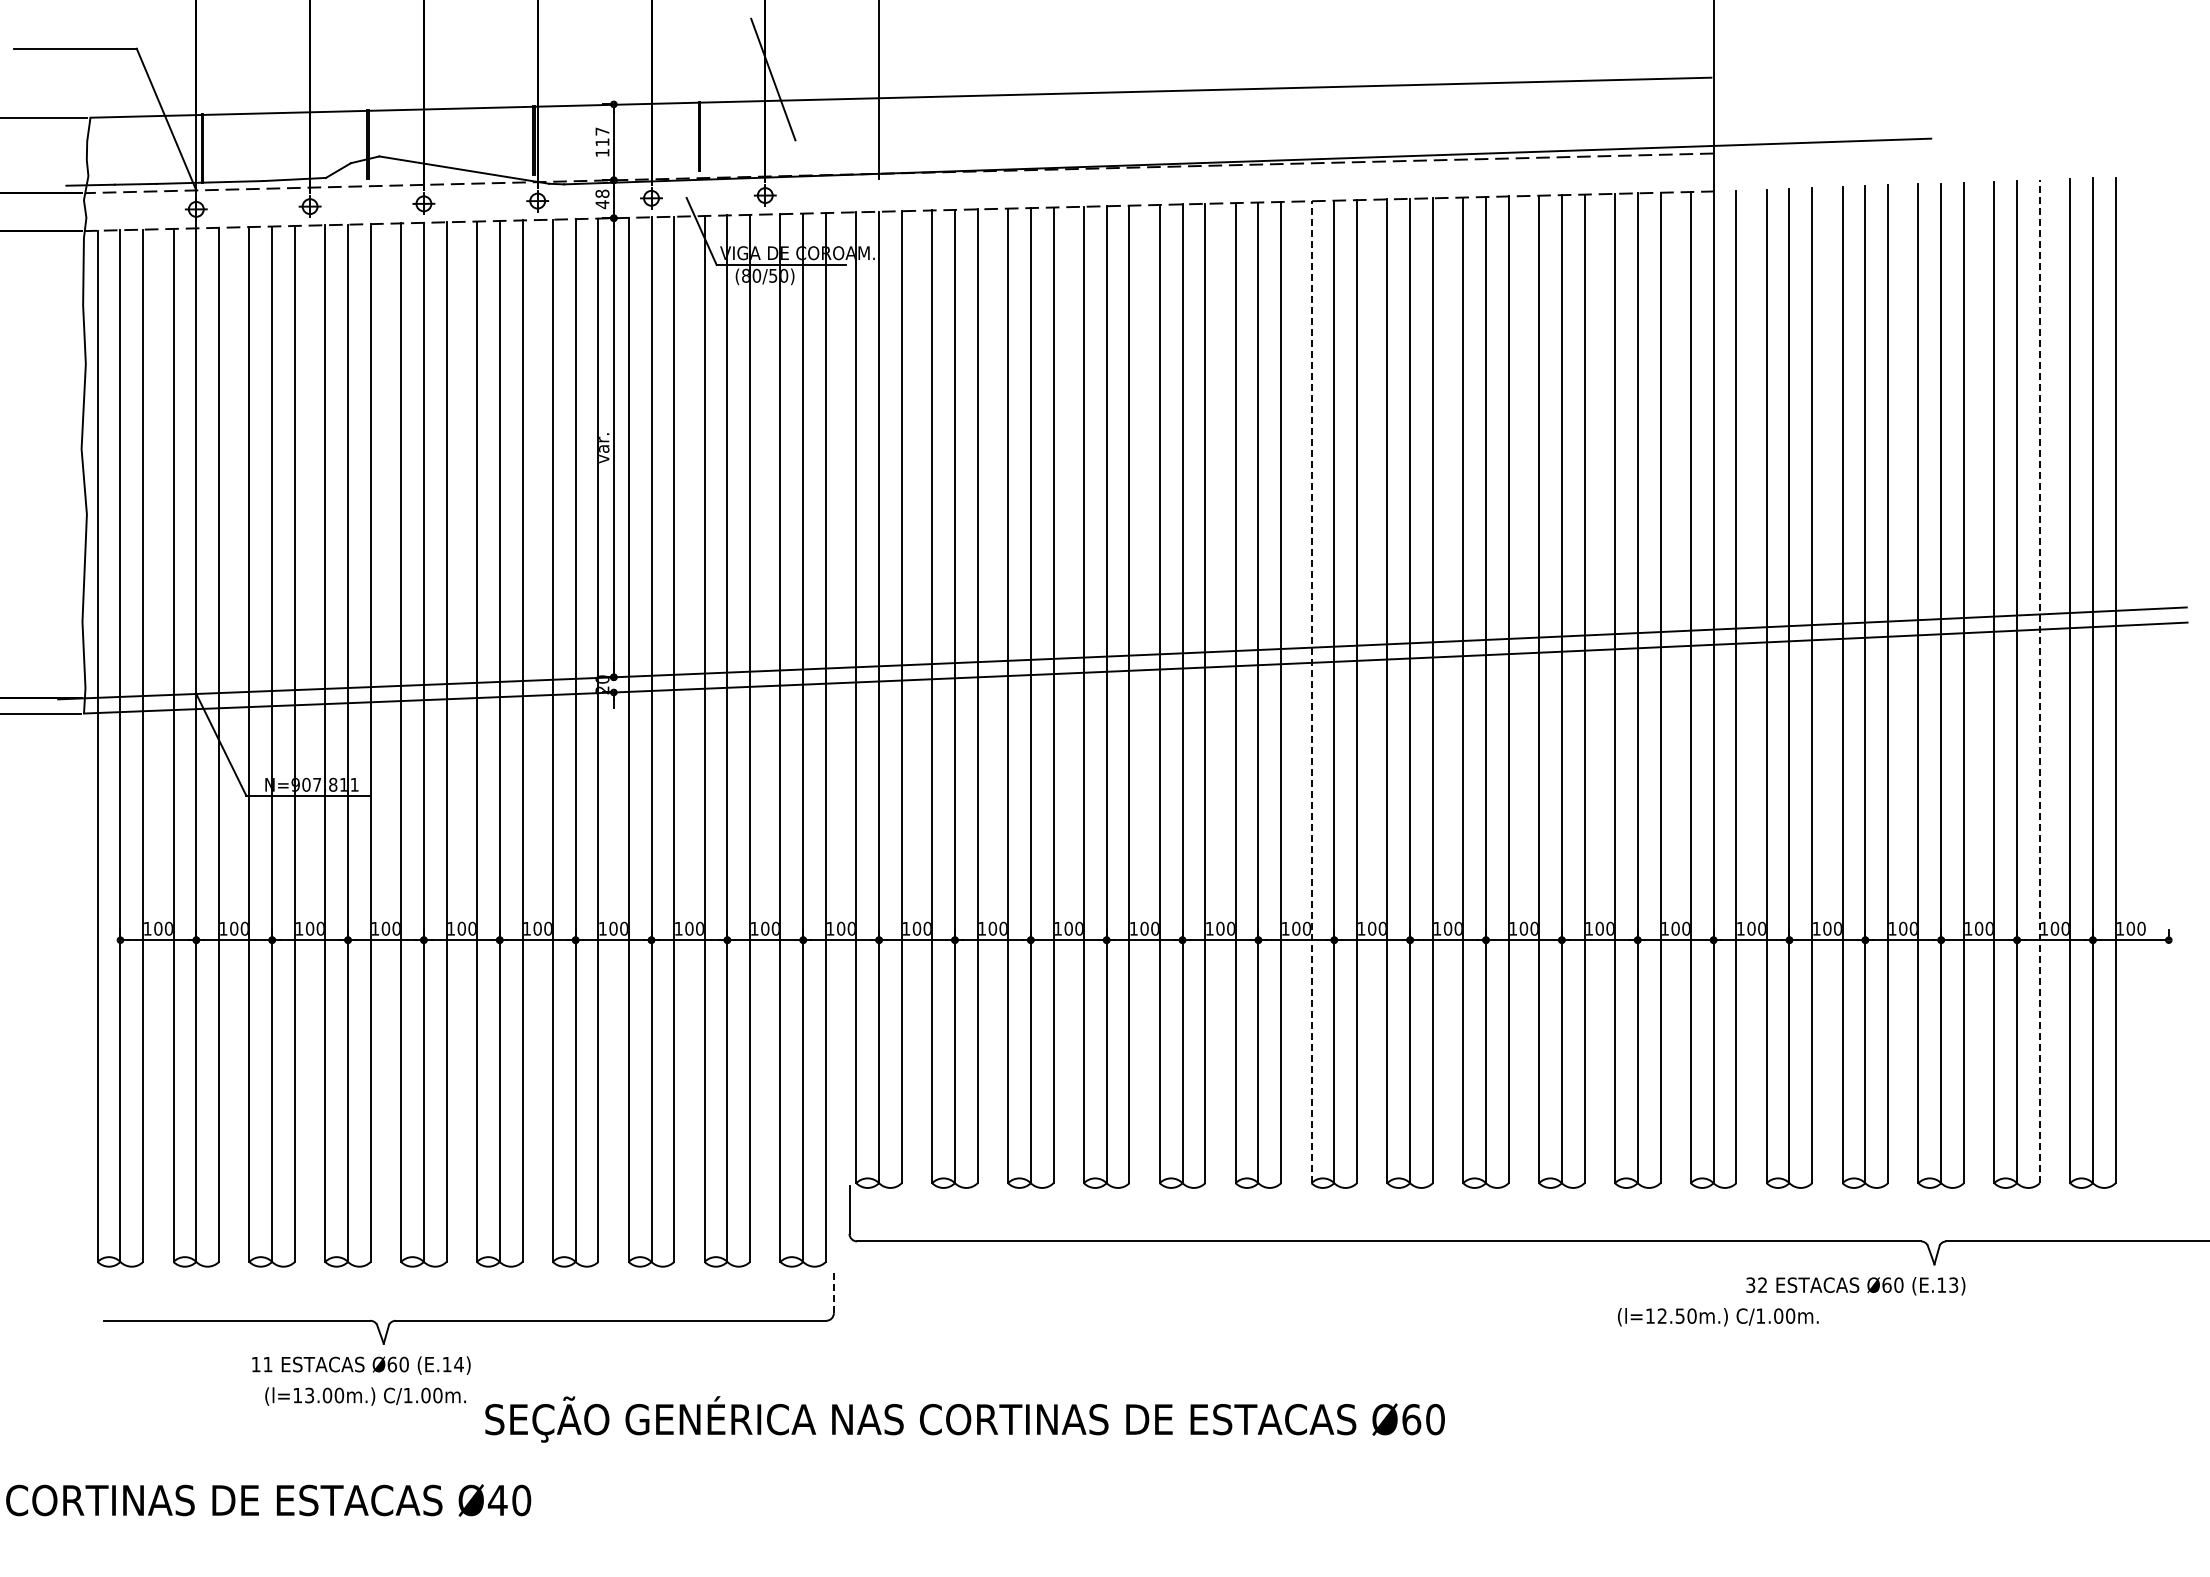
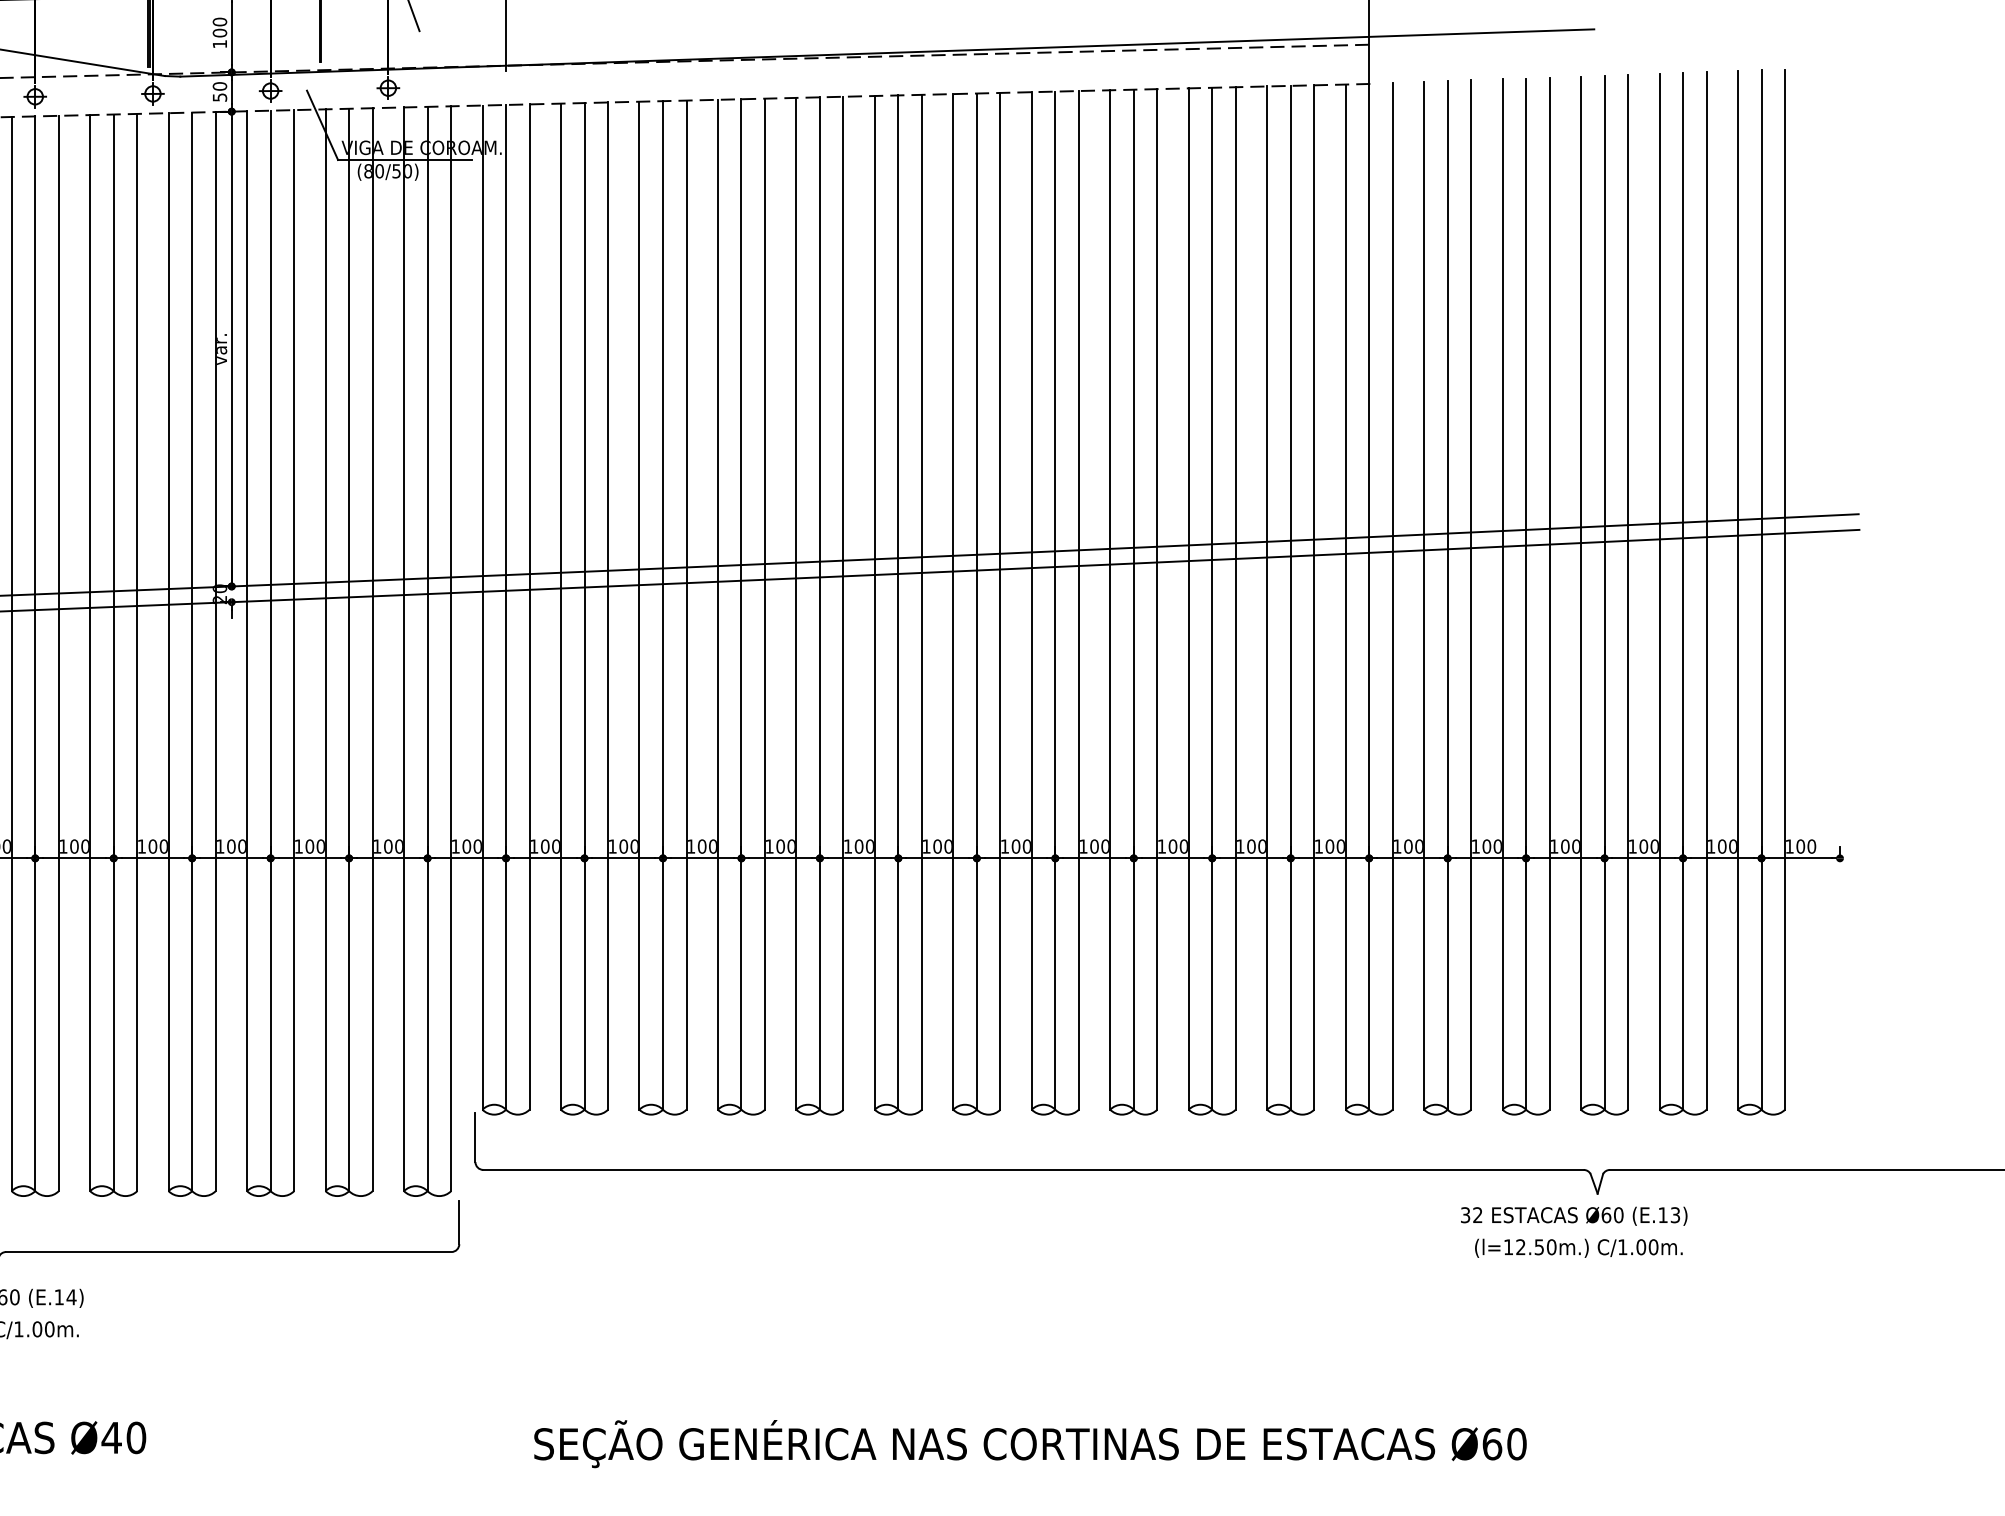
text: (602, 136) -> (219, 27), 117 -> 100
text: (602, 199) -> (219, 92), 48 -> 50
line: (2039, 681) -> (1706, 590), dashed -> solid
line: (1311, 692) -> (953, 602), dashed -> solid
text: (1855, 1286) -> (1573, 1216), moved
line: (833, 1292) -> (458, 1222), dashed -> solid
text: (1718, 1317) -> (1579, 1248), moved
text: (964, 1419) -> (1029, 1444), moved

